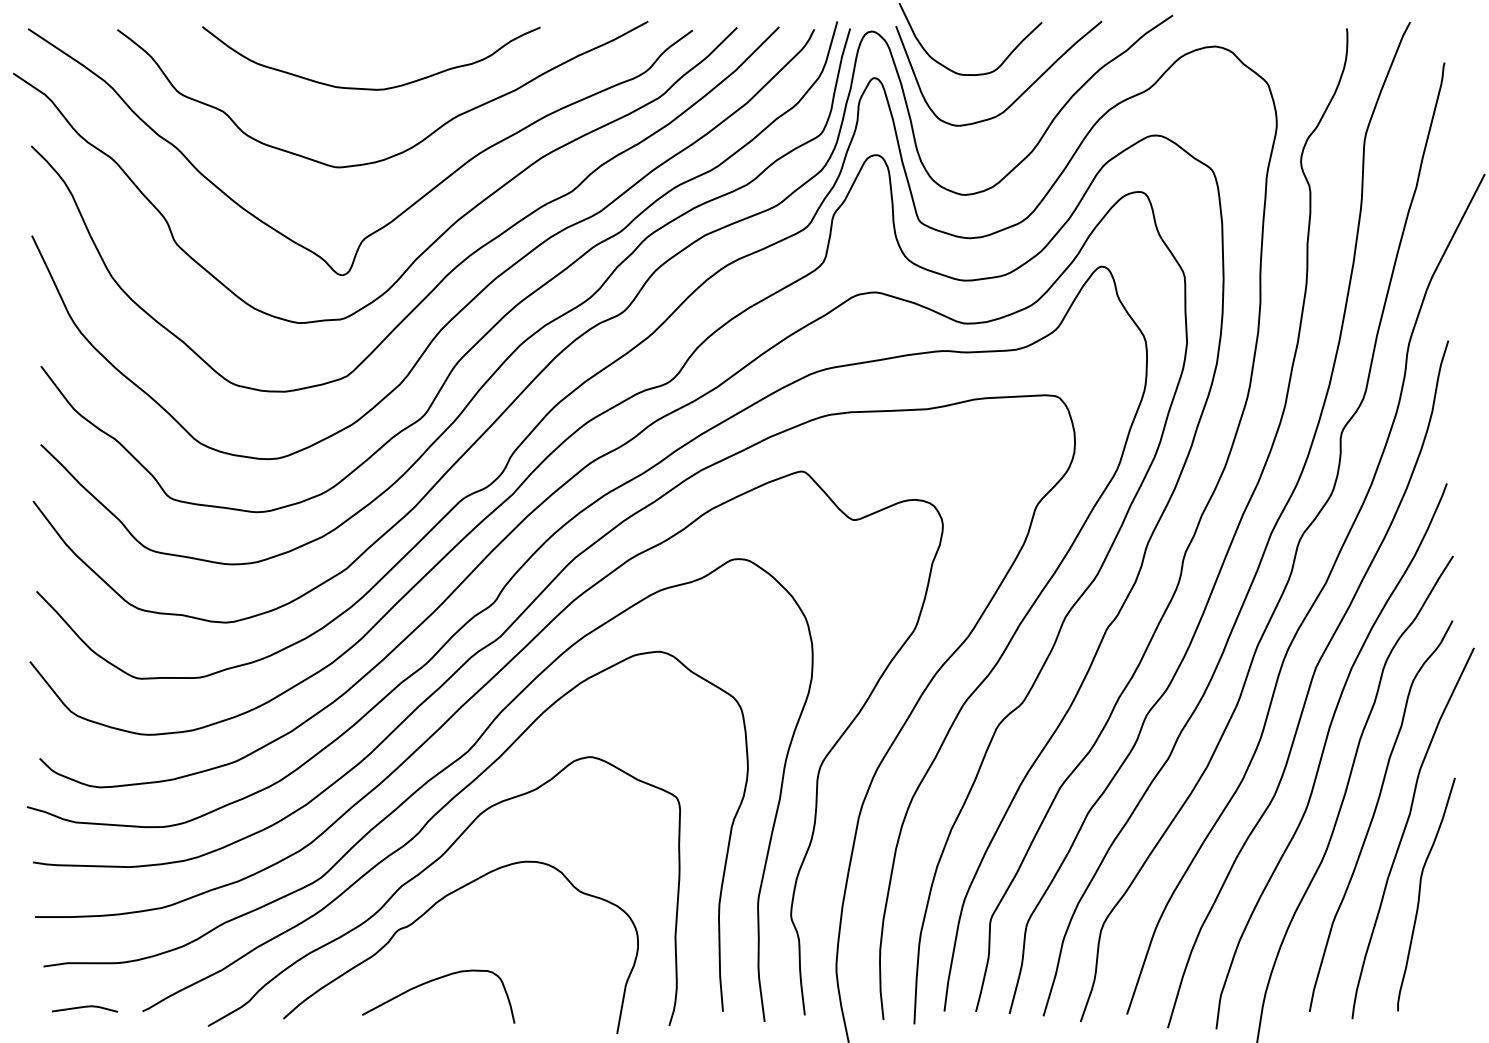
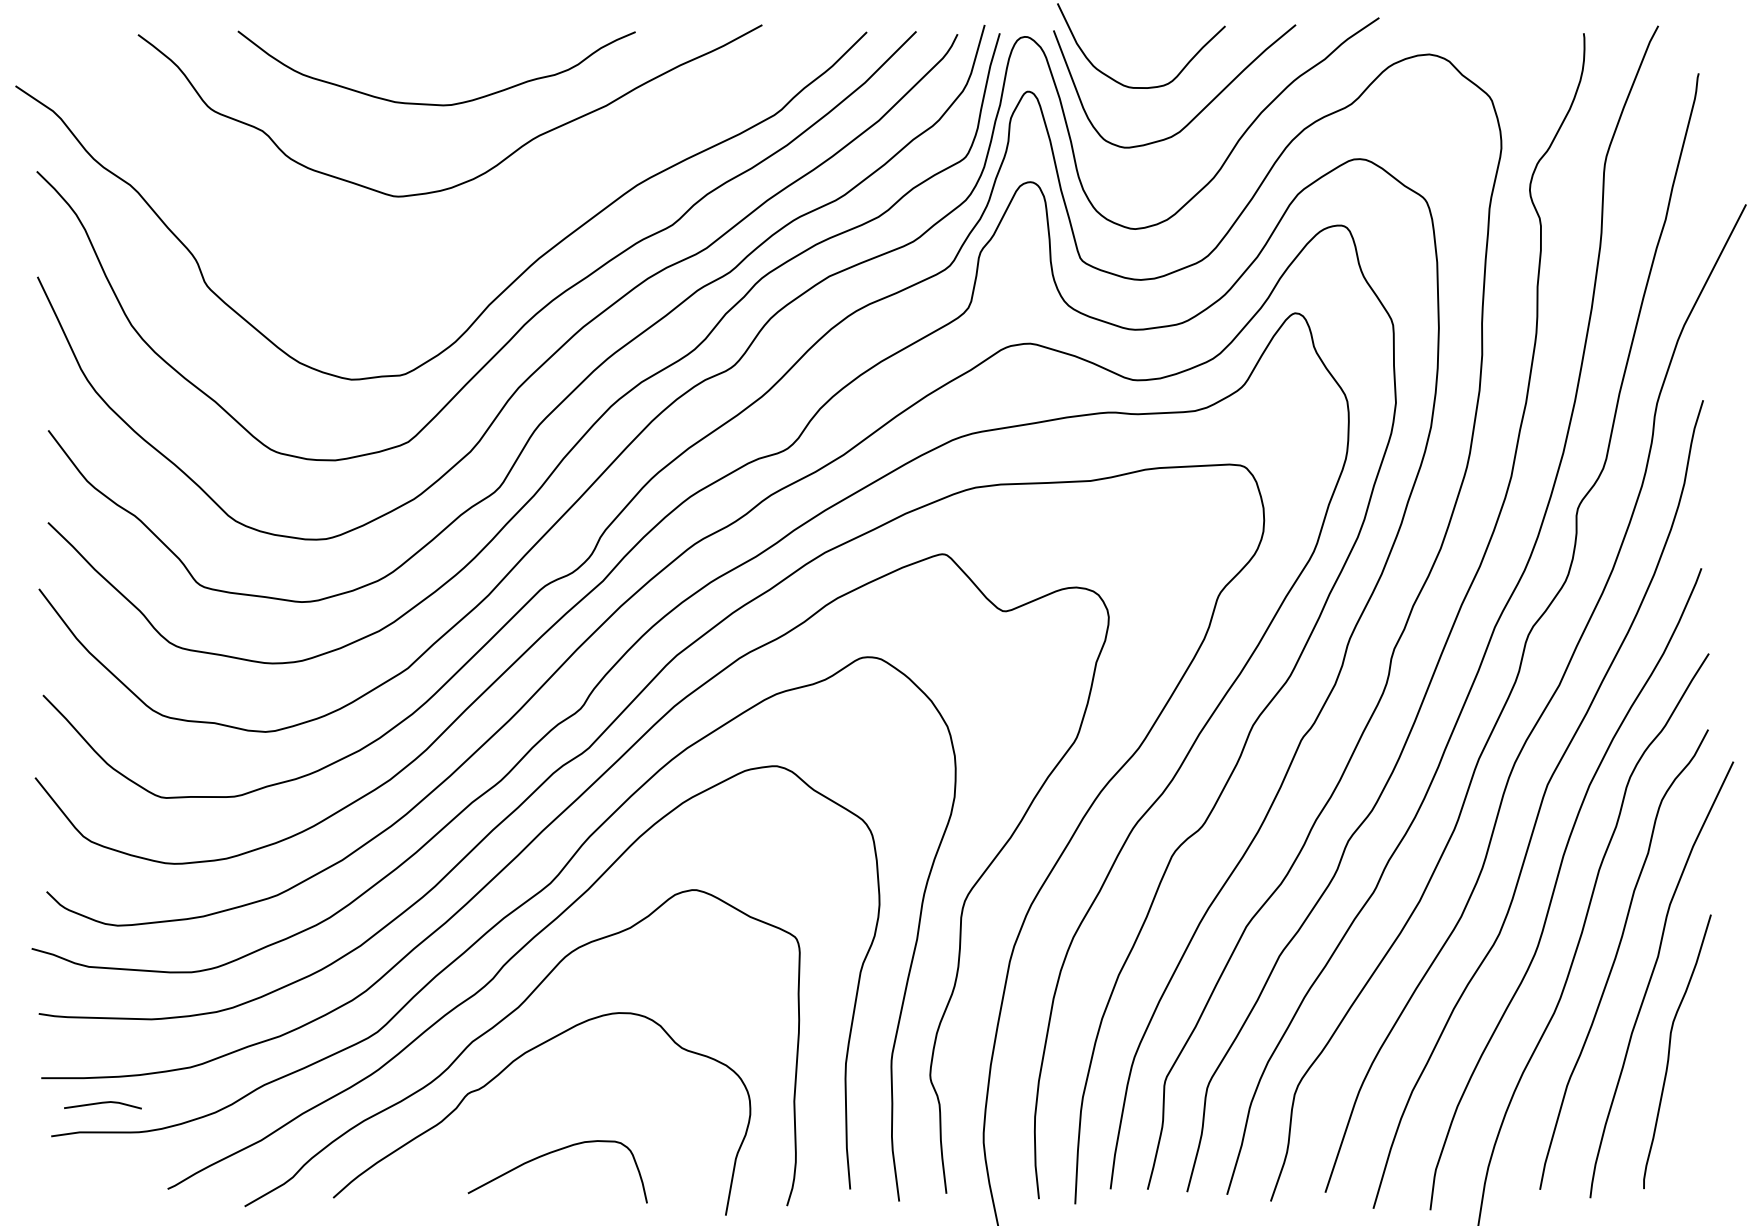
curve: (406, 208) -> (477, 245), removed
curve: (433, 981) -> (551, 1153), moved
line: (84, 1007) -> (102, 1103), moved

